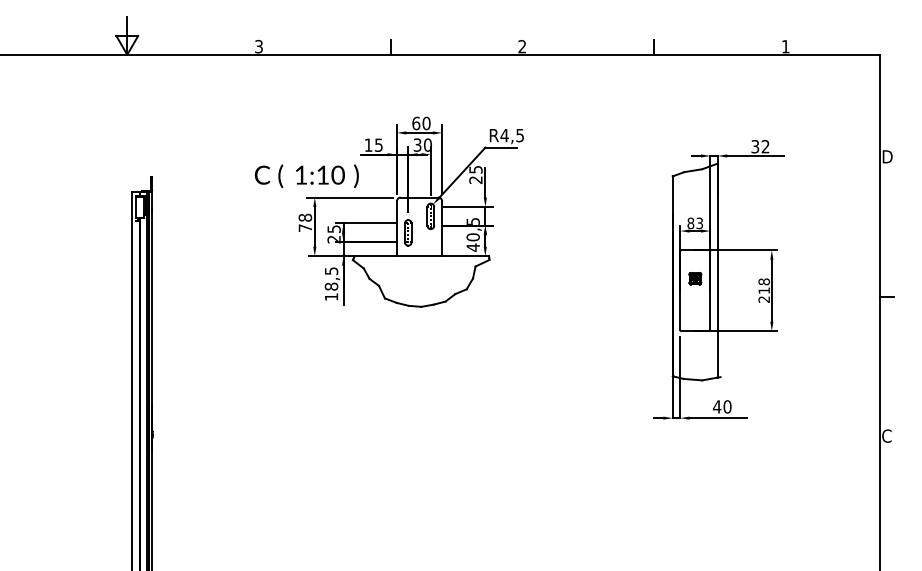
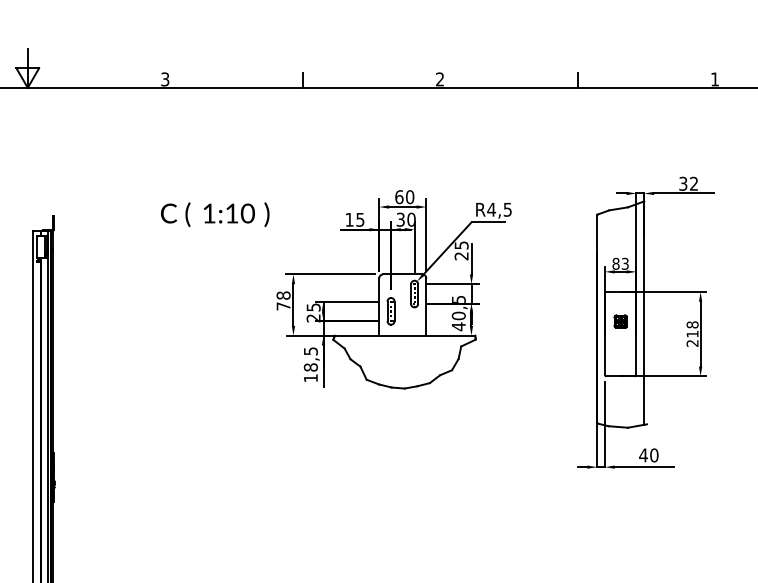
part: (410, 211) -> (393, 289), moved

